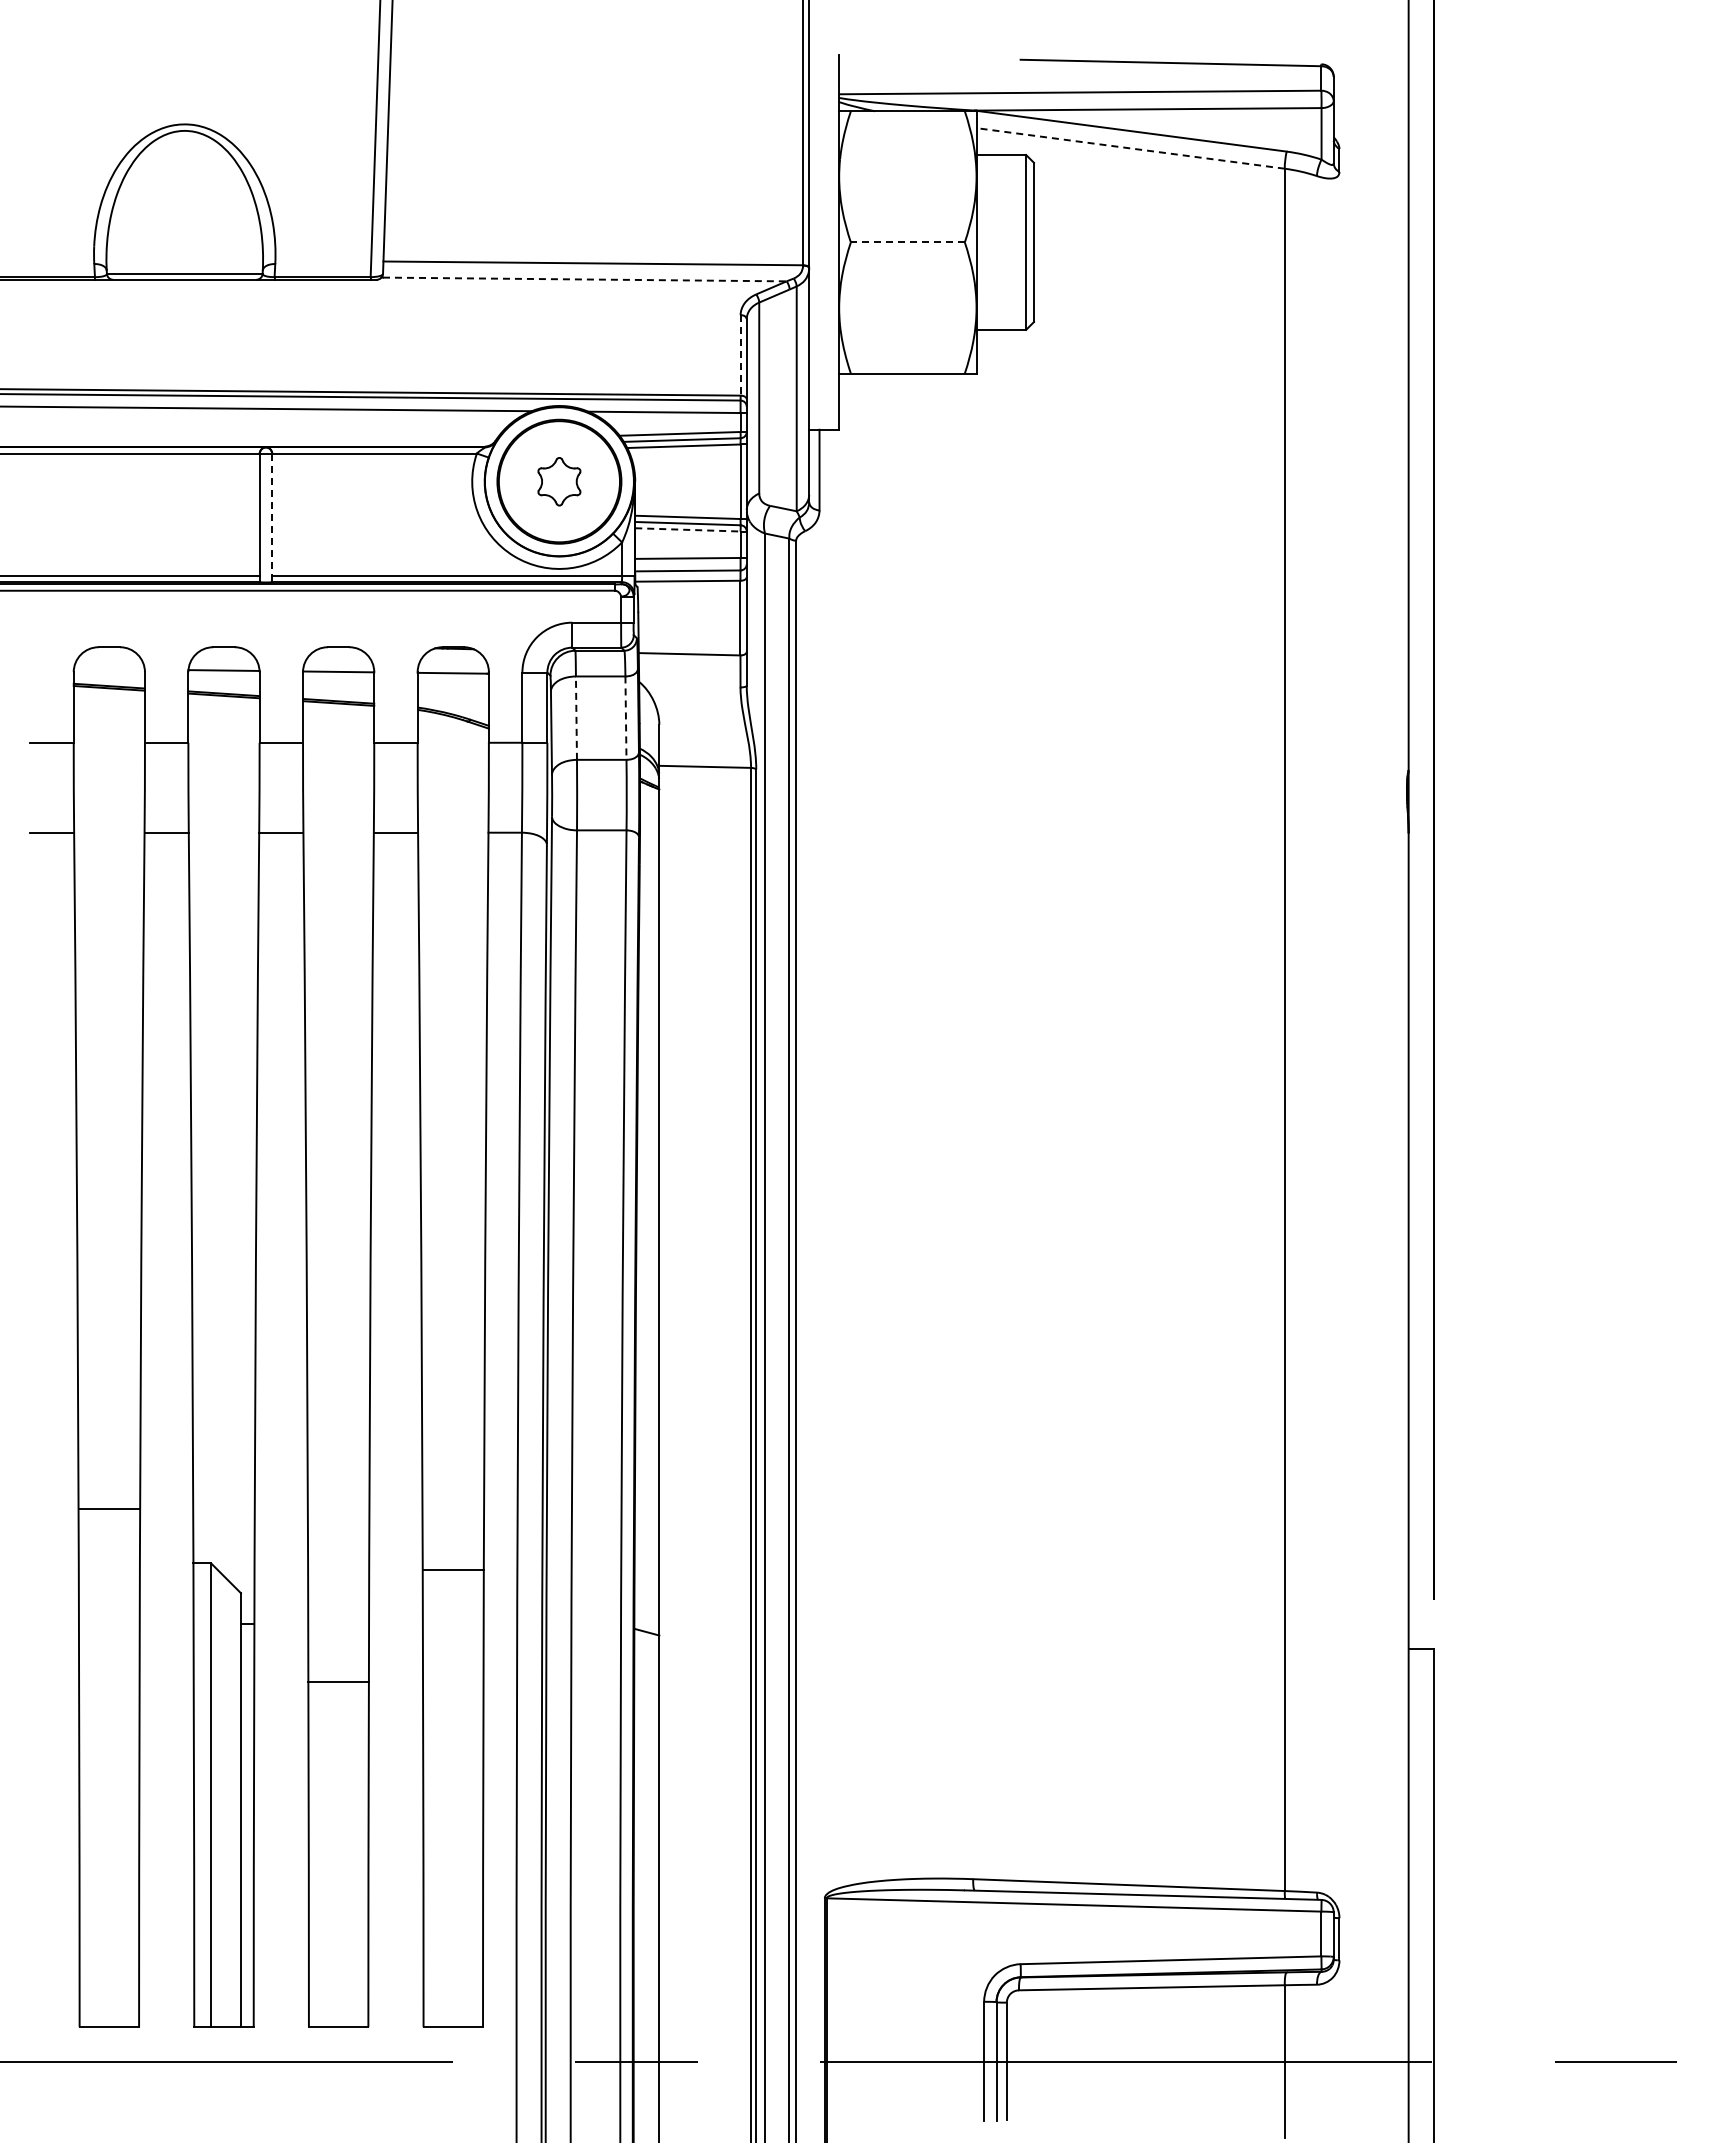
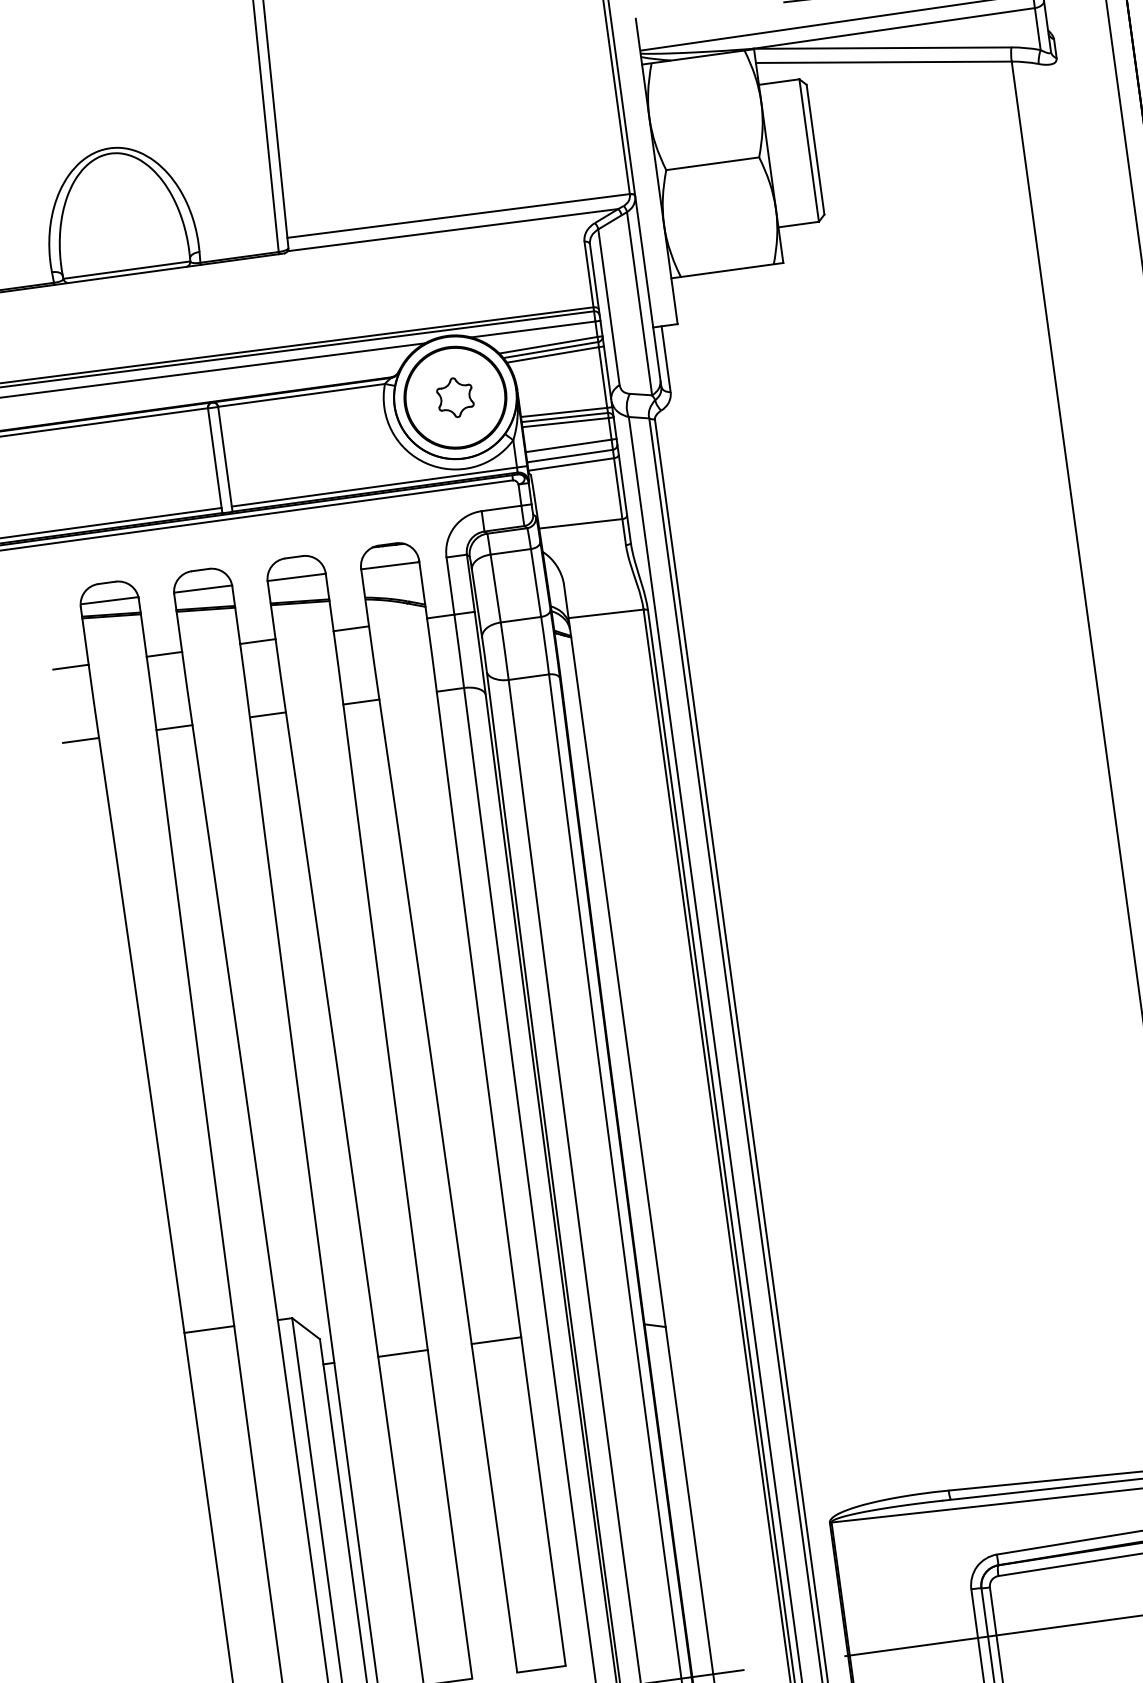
line: (1130, 148) -> (883, 62), dashed -> solid
line: (907, 242) -> (712, 163), dashed -> solid
line: (584, 279) -> (453, 230), dashed -> solid
line: (740, 355) -> (588, 274), dashed -> solid
line: (272, 518) -> (225, 459), dashed -> solid
line: (687, 529) -> (565, 422), dashed -> solid
line: (109, 668) -> (109, 600), added
line: (576, 718) -> (495, 588), dashed -> solid
line: (625, 718) -> (535, 583), dashed -> solid
line: (108, 1509) -> (208, 1329), moved
line: (452, 1570) -> (495, 1341), moved
line: (338, 1682) -> (402, 1353), moved

